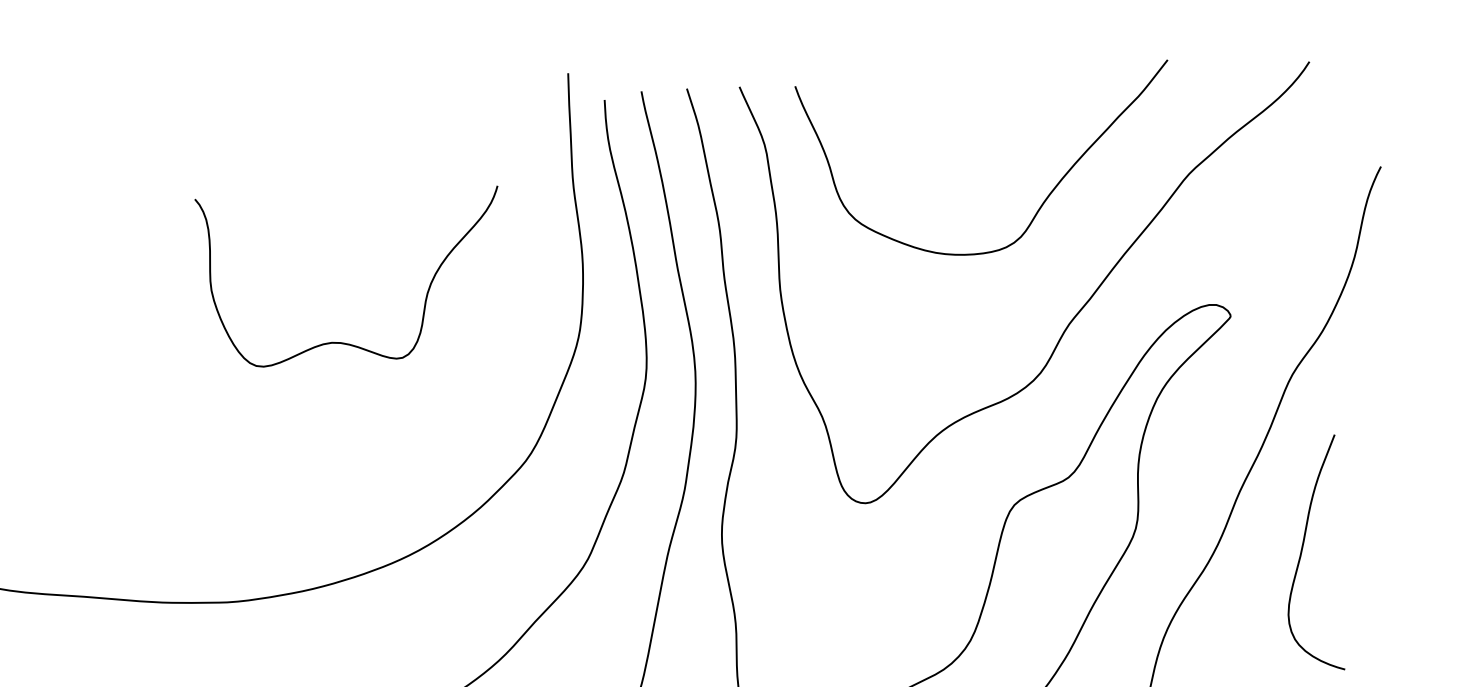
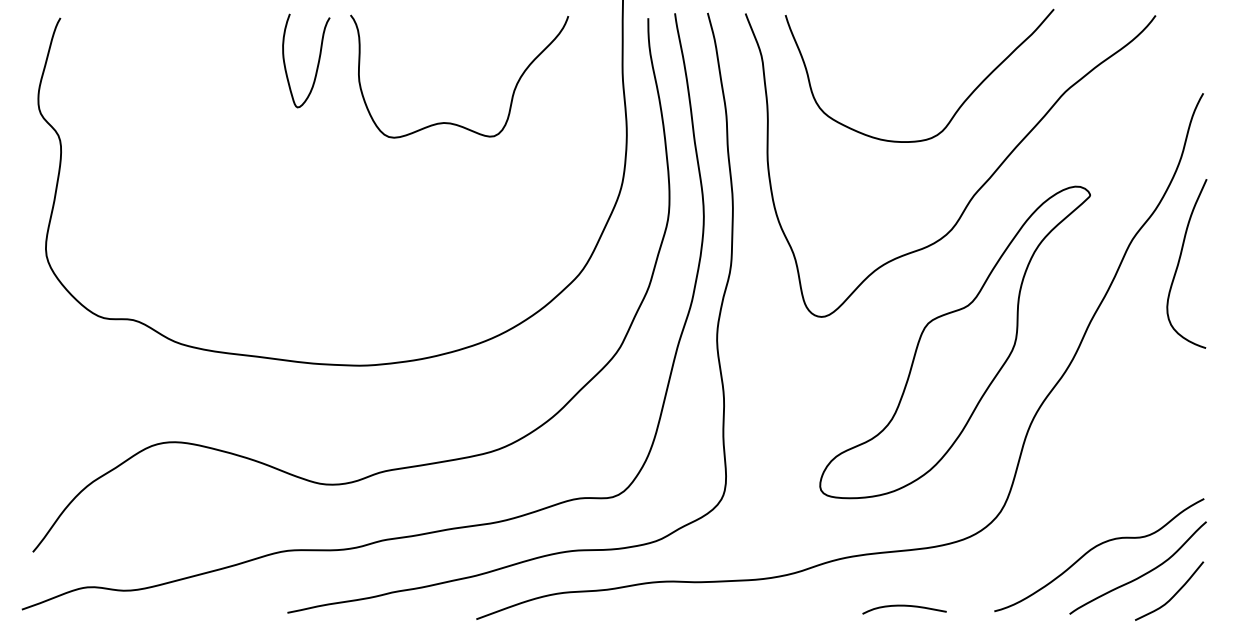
curve: (148, 183) -> (317, 62), added
curve: (342, 341) -> (451, 122), moved
curve: (1303, 549) -> (1180, 260), moved

